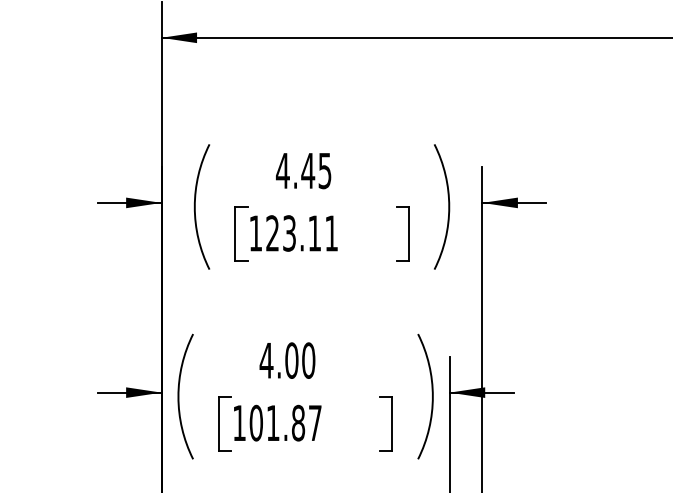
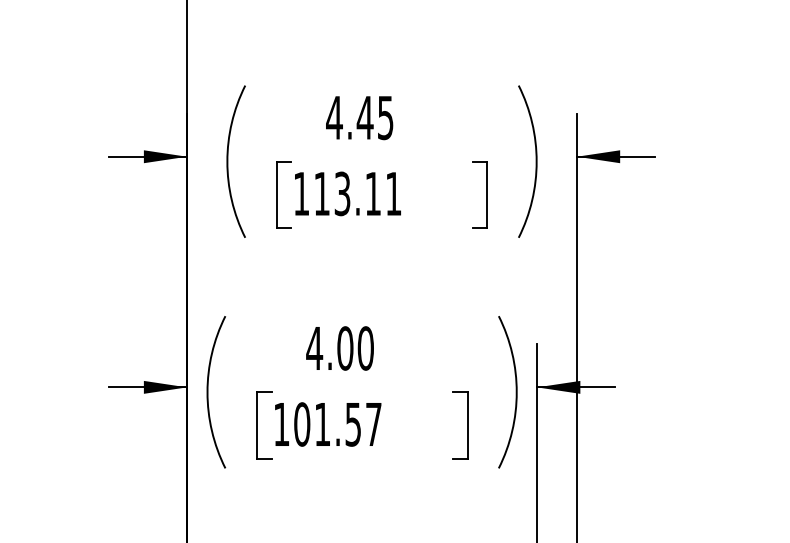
text: (272, 233) -> (321, 193), 123.11 -> 113.11
text: (298, 422) -> (353, 423), 101.87 -> 101.57

